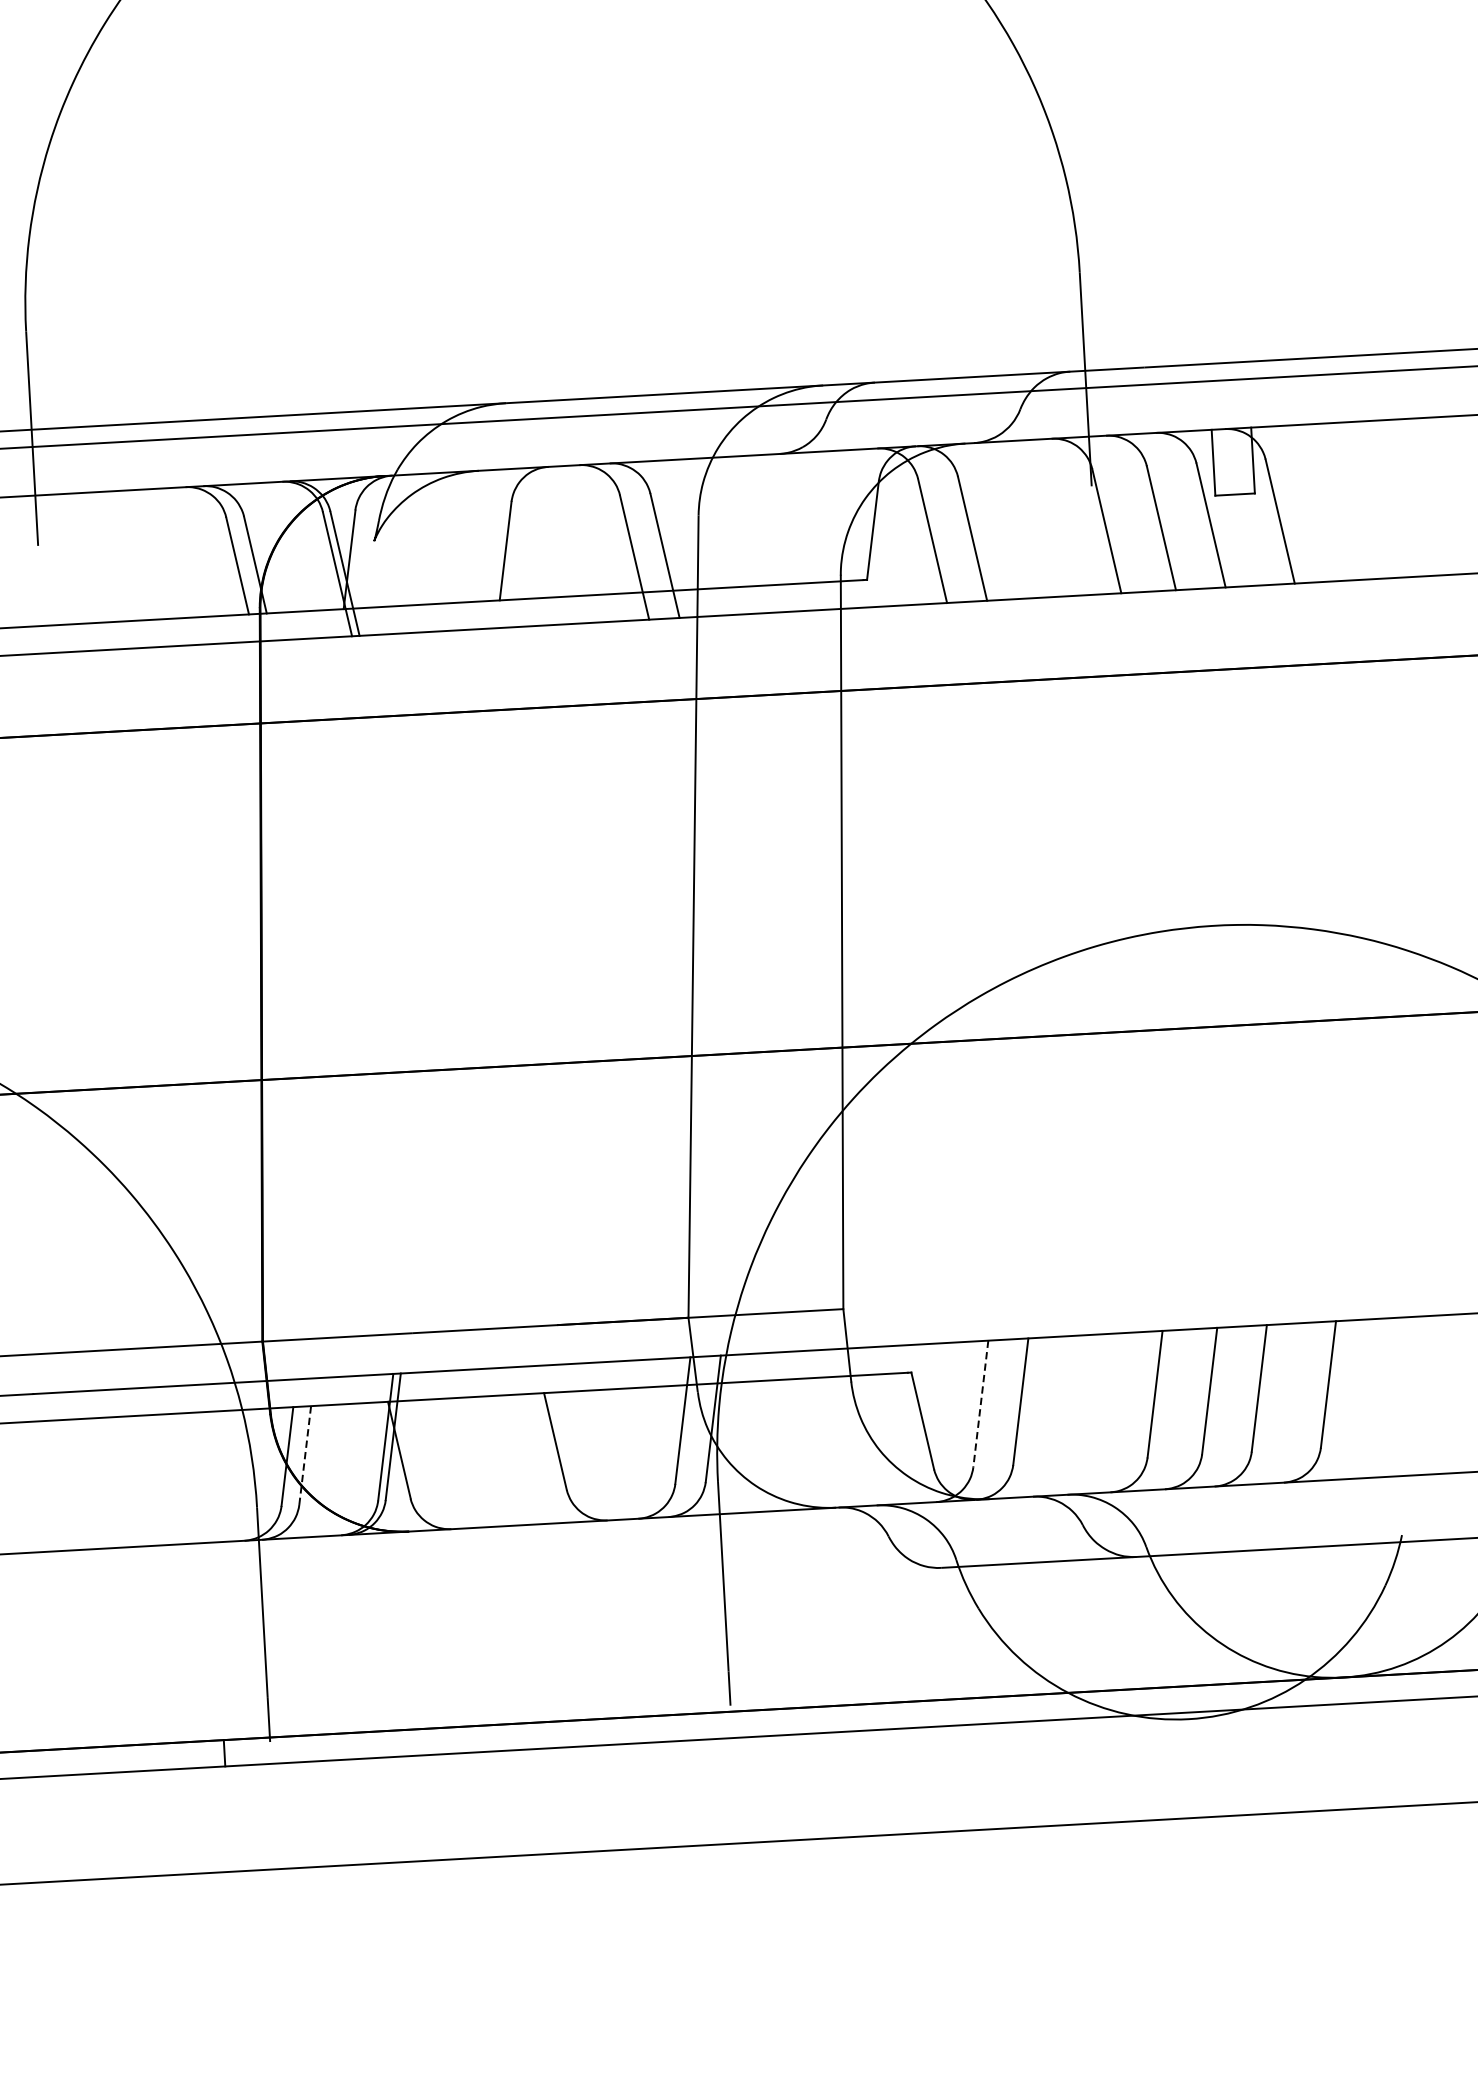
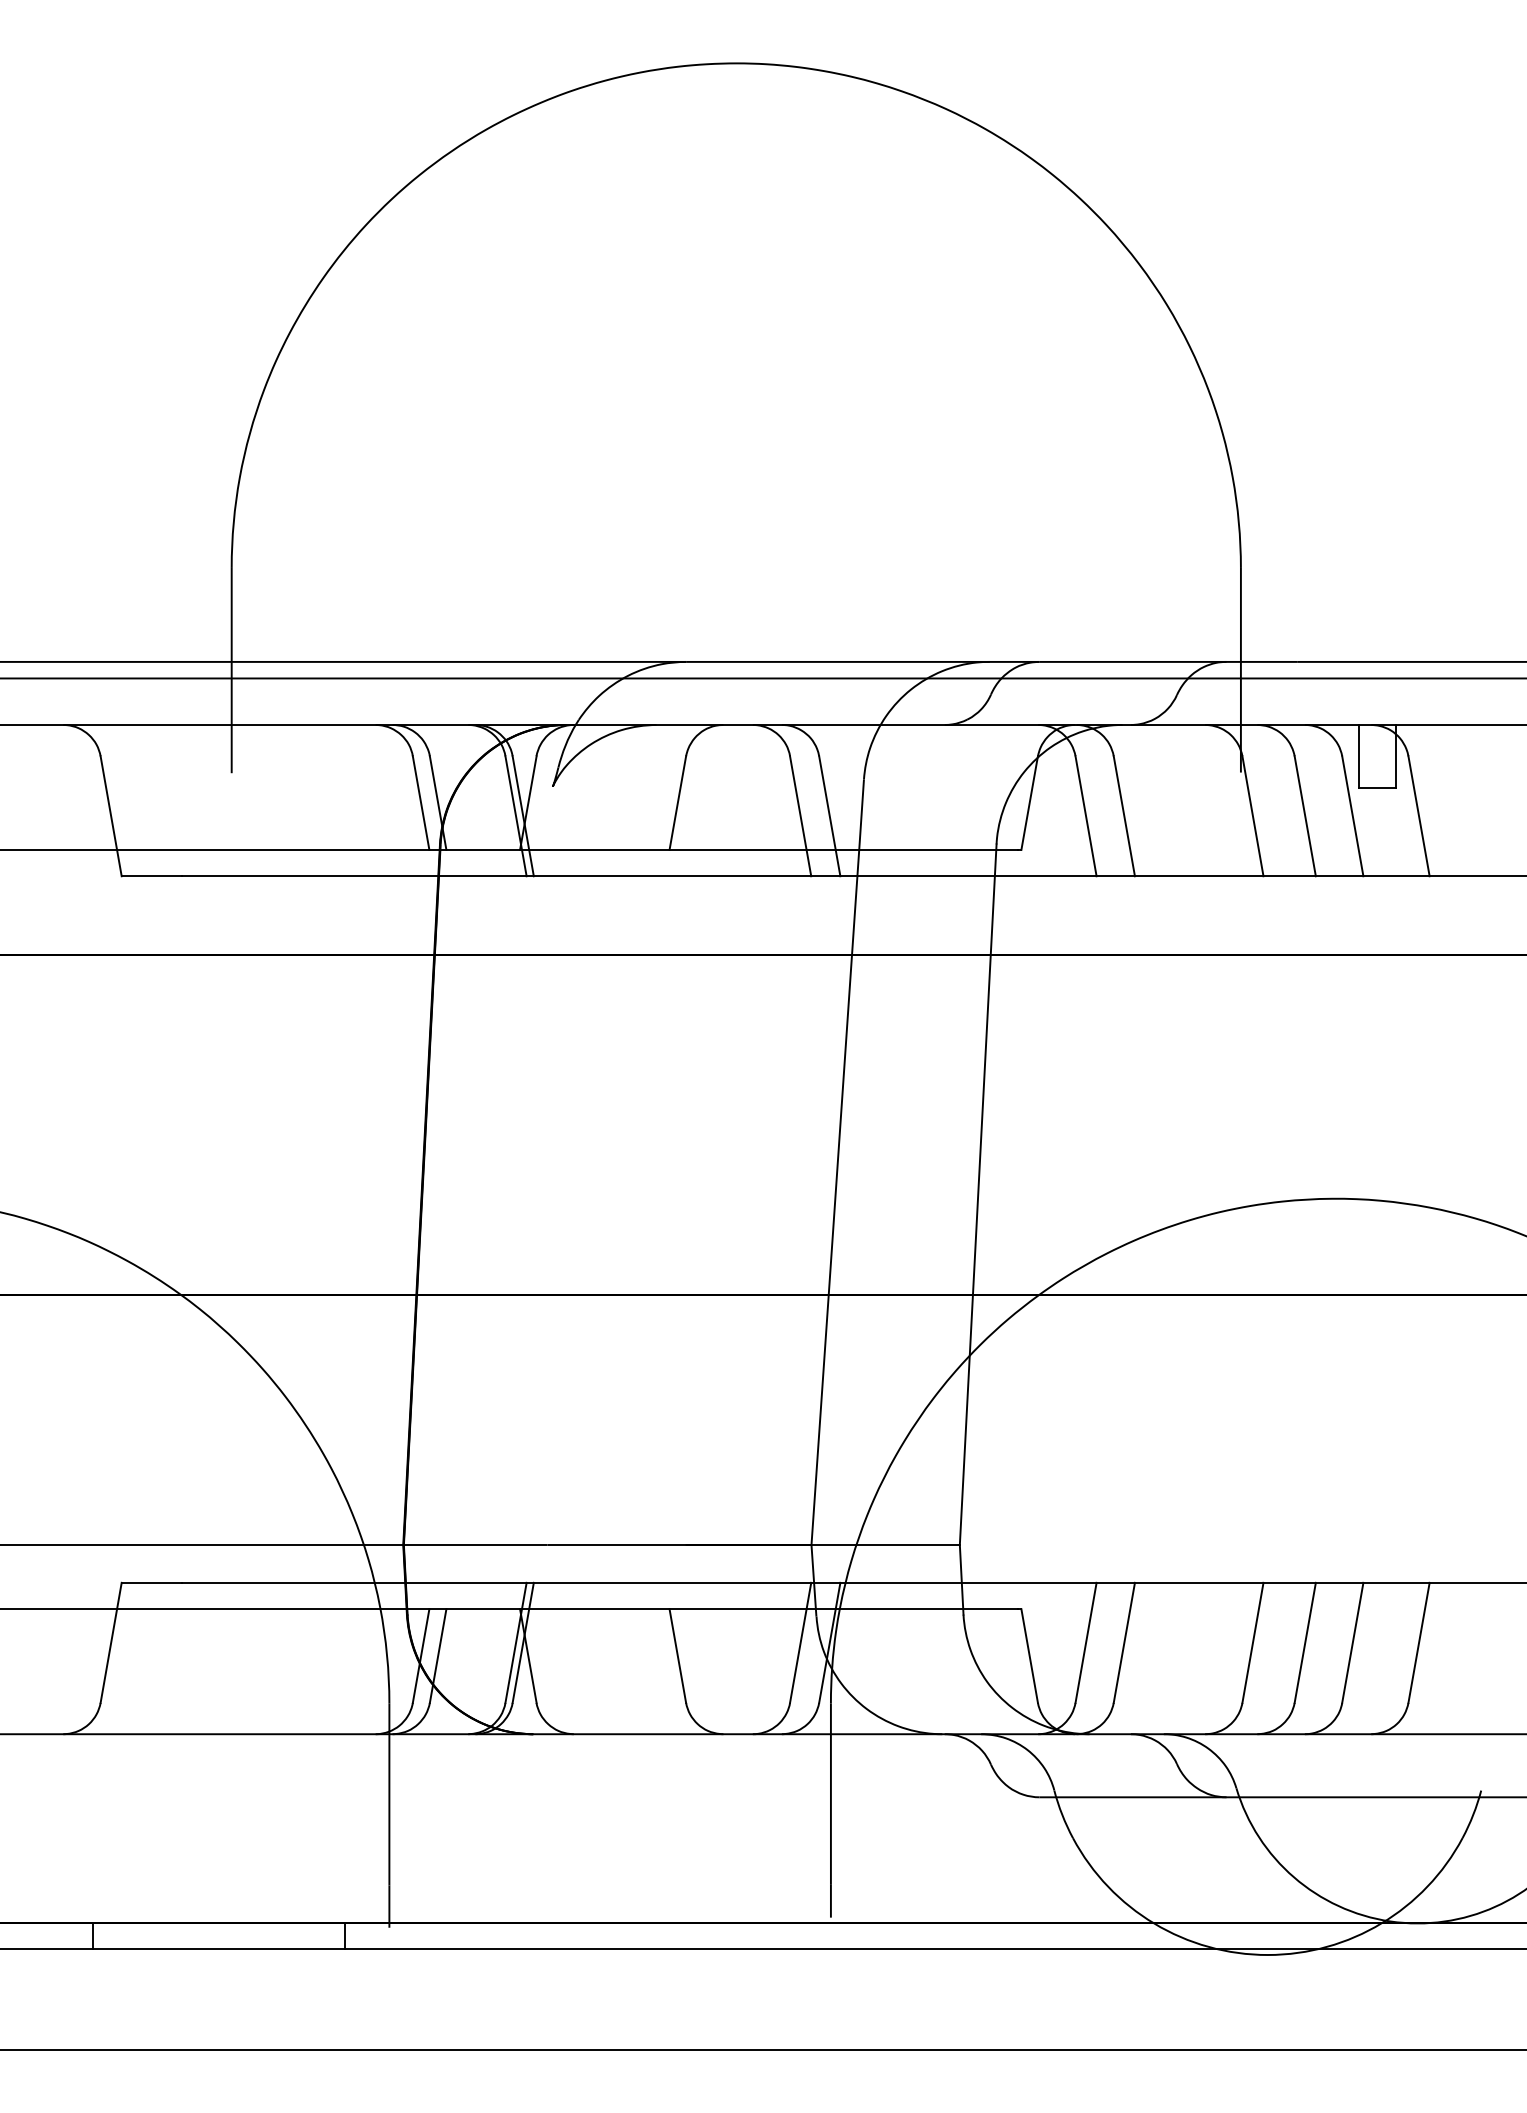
line: (981, 1403) -> (1086, 1642), dashed -> solid
line: (305, 1455) -> (438, 1656), dashed -> solid

